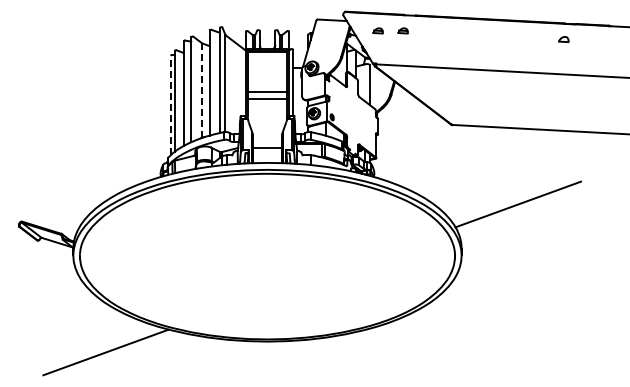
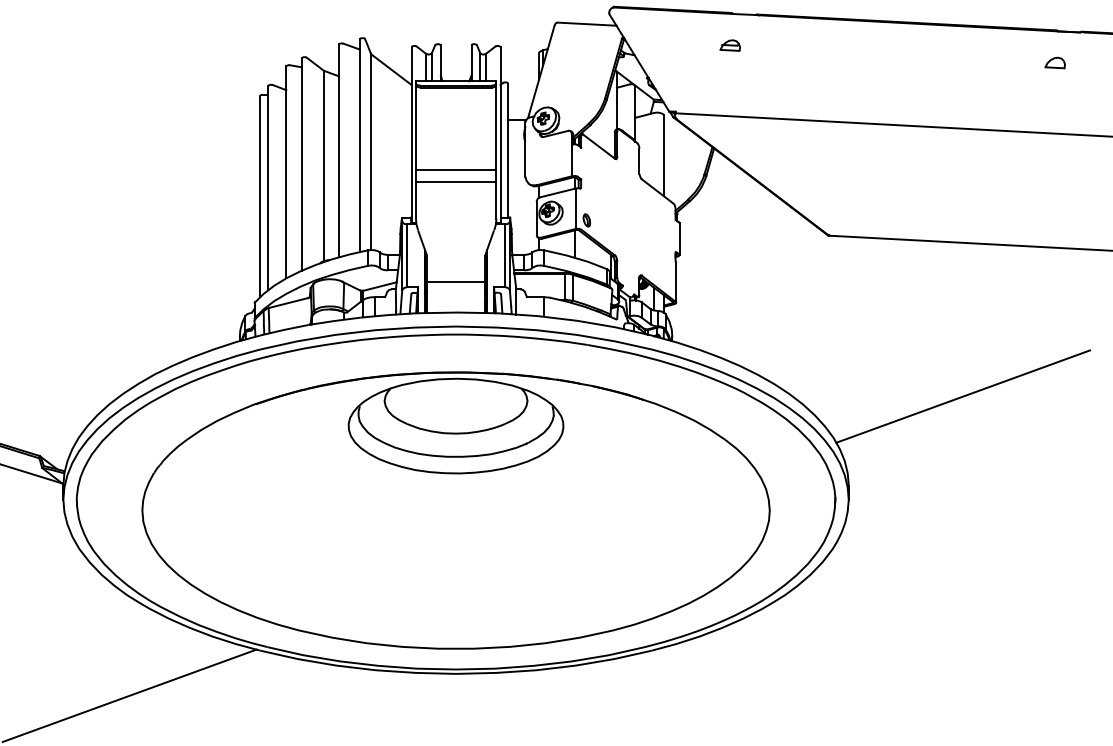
part: (377, 30) -> (678, 44), removed
line: (202, 90) -> (324, 166), dashed -> solid
line: (170, 105) -> (259, 196), dashed -> solid
part: (267, 260) -> (456, 509), added

